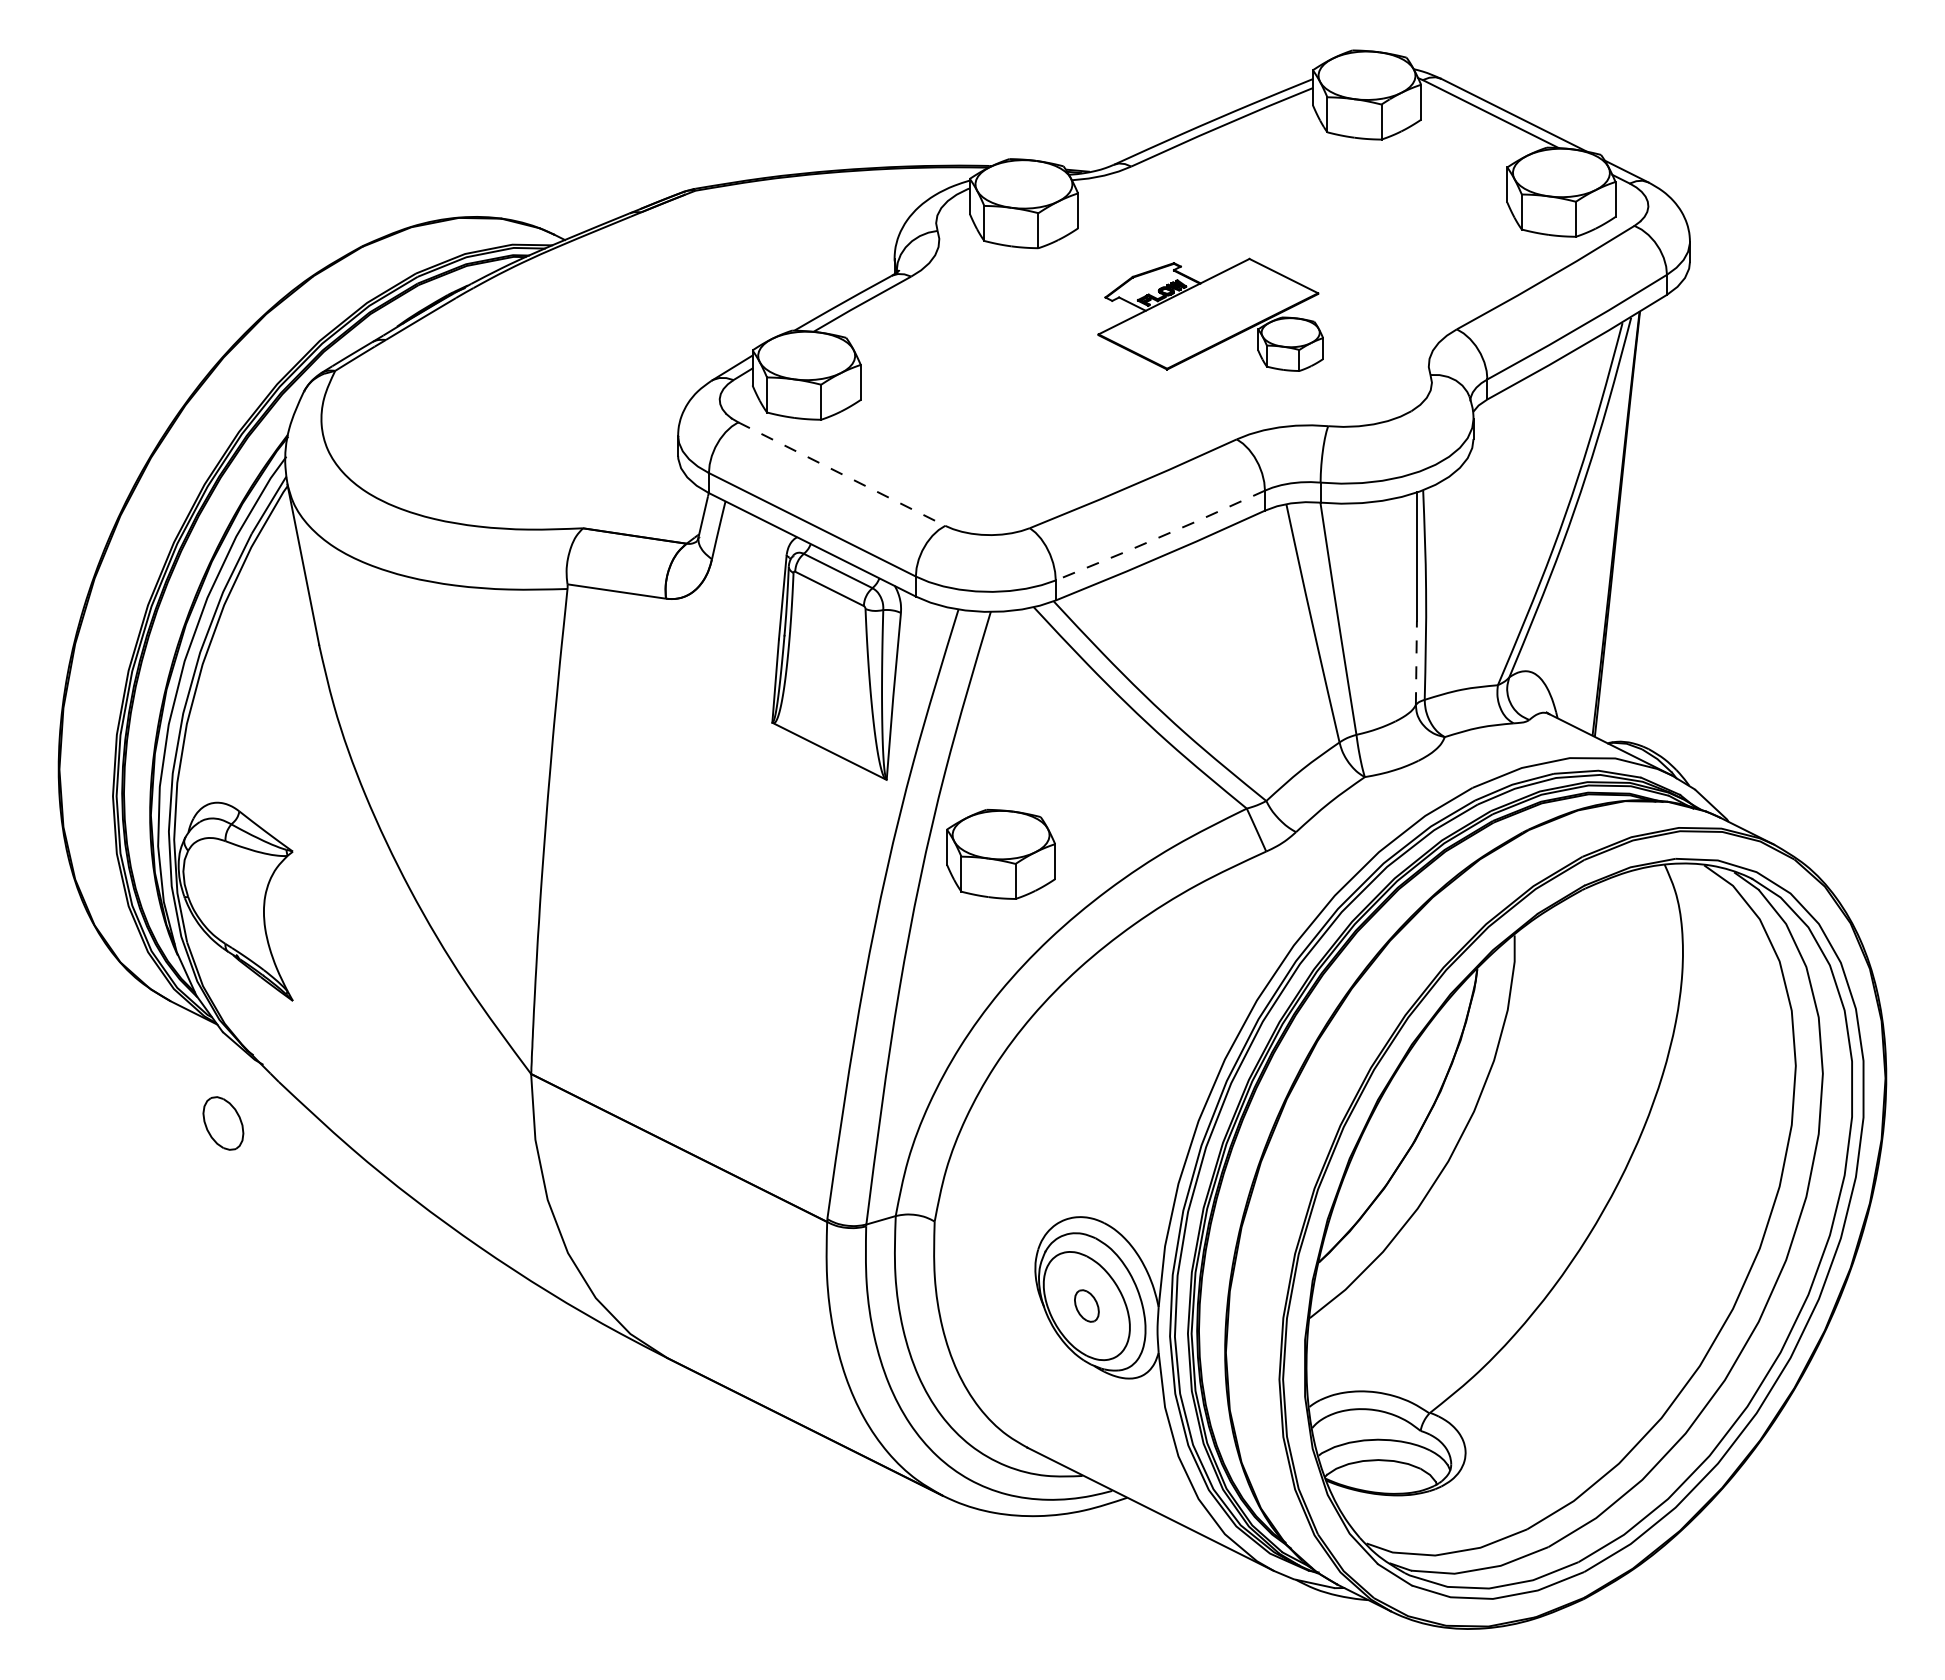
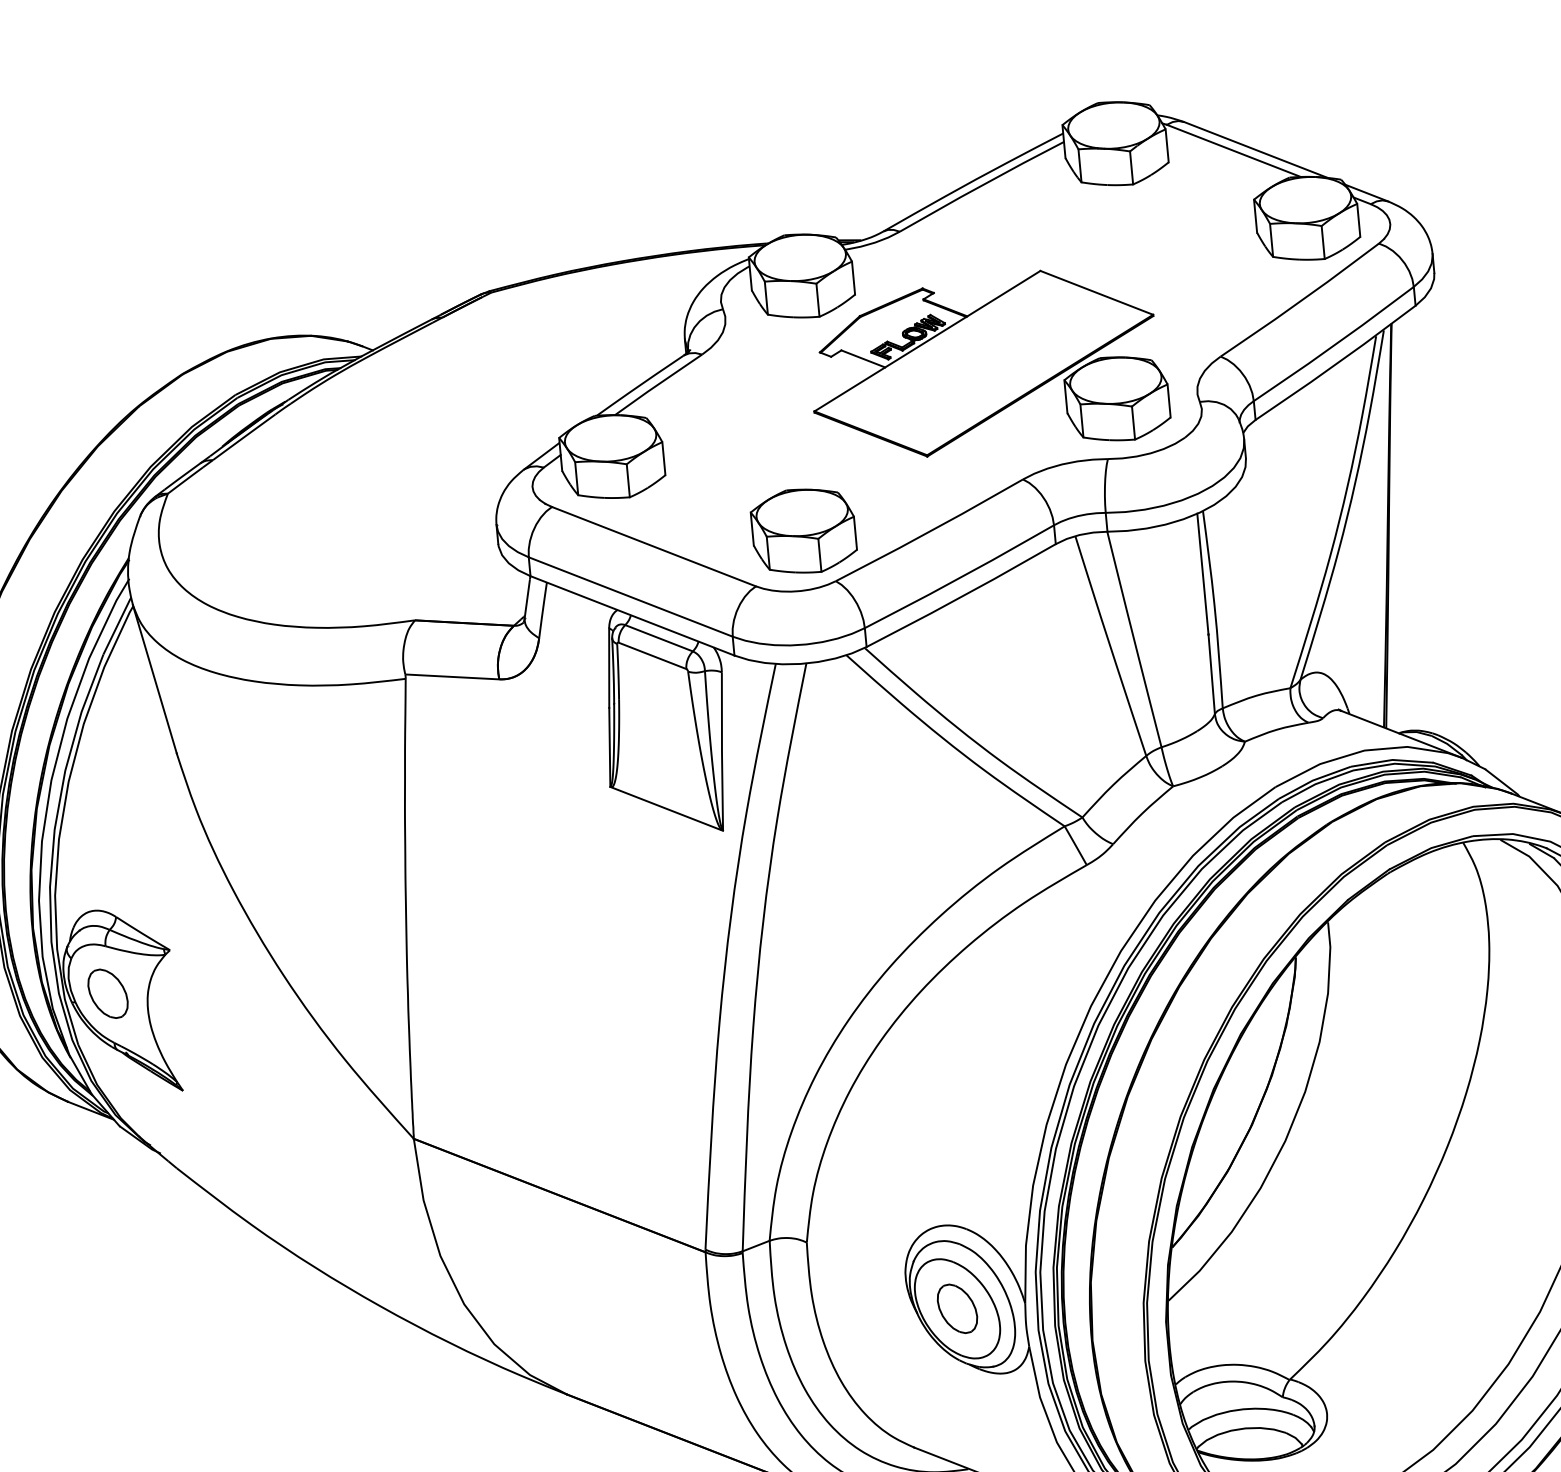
part: (1210, 314) -> (987, 364), size x1.67
line: (841, 474) -> (653, 547), dashed -> solid
line: (1160, 536) -> (959, 577), dashed -> solid
line: (1416, 662) -> (1211, 673), dashed -> solid
part: (1000, 853) -> (803, 530), moved
part: (223, 1123) -> (108, 993), moved
part: (1086, 1305) -> (957, 1308), size x1.67

